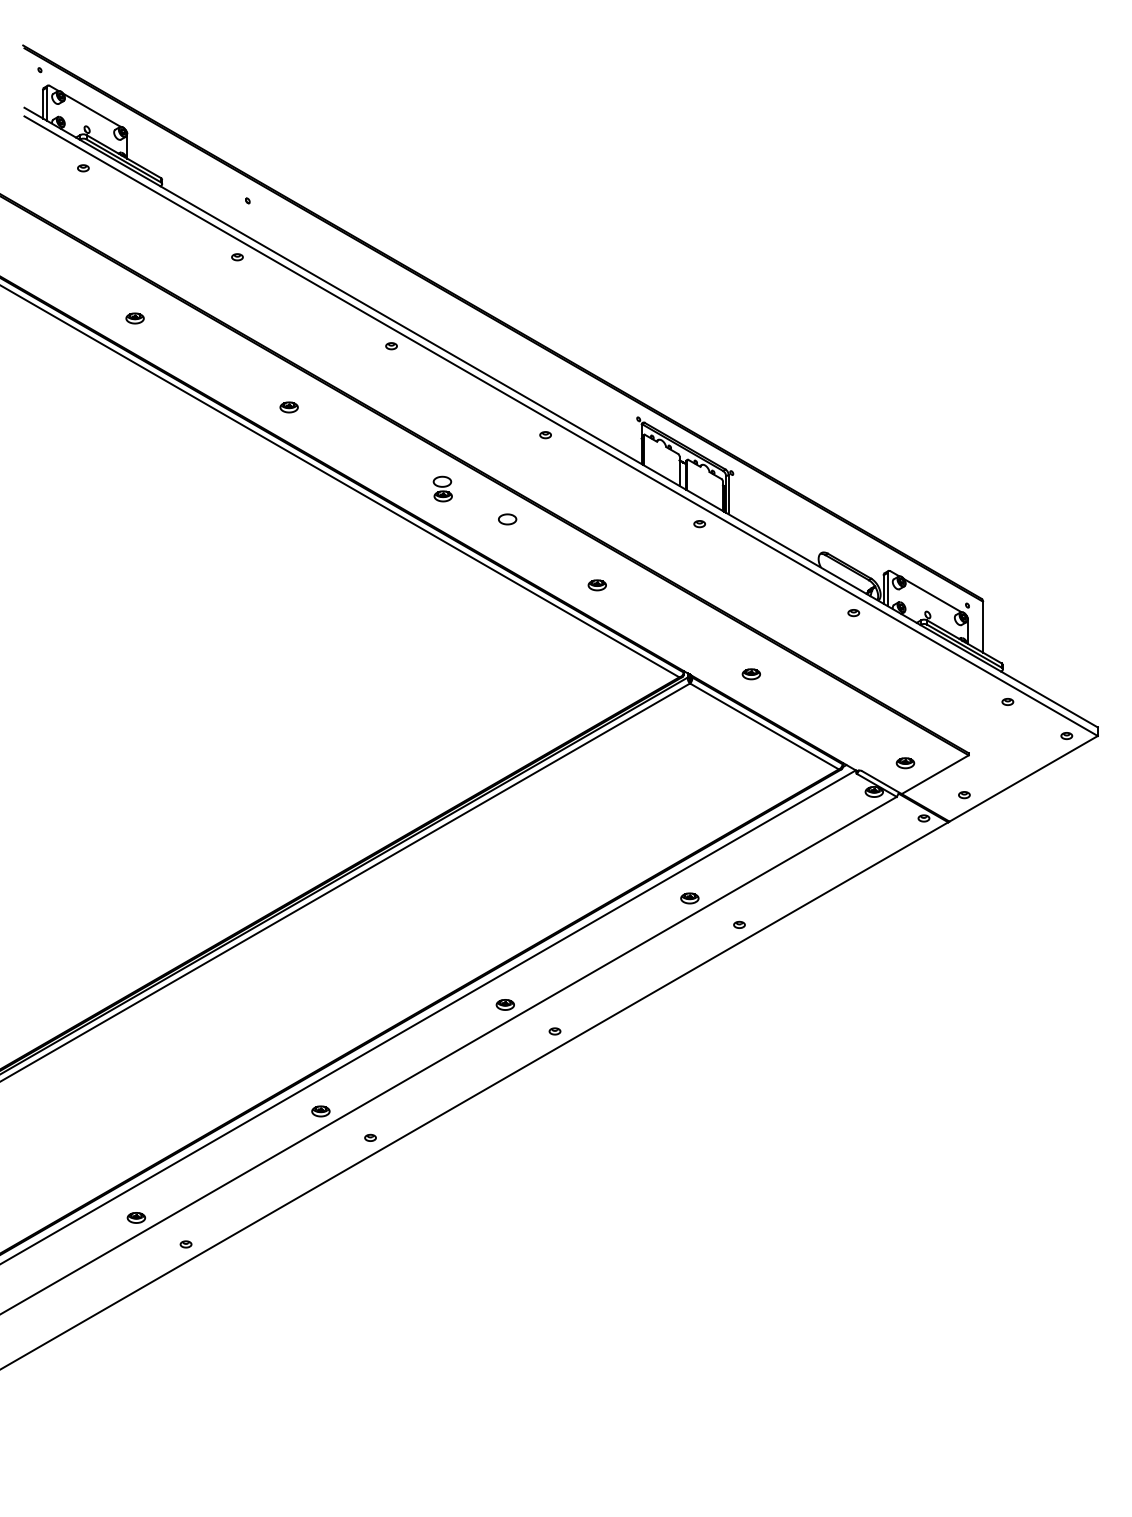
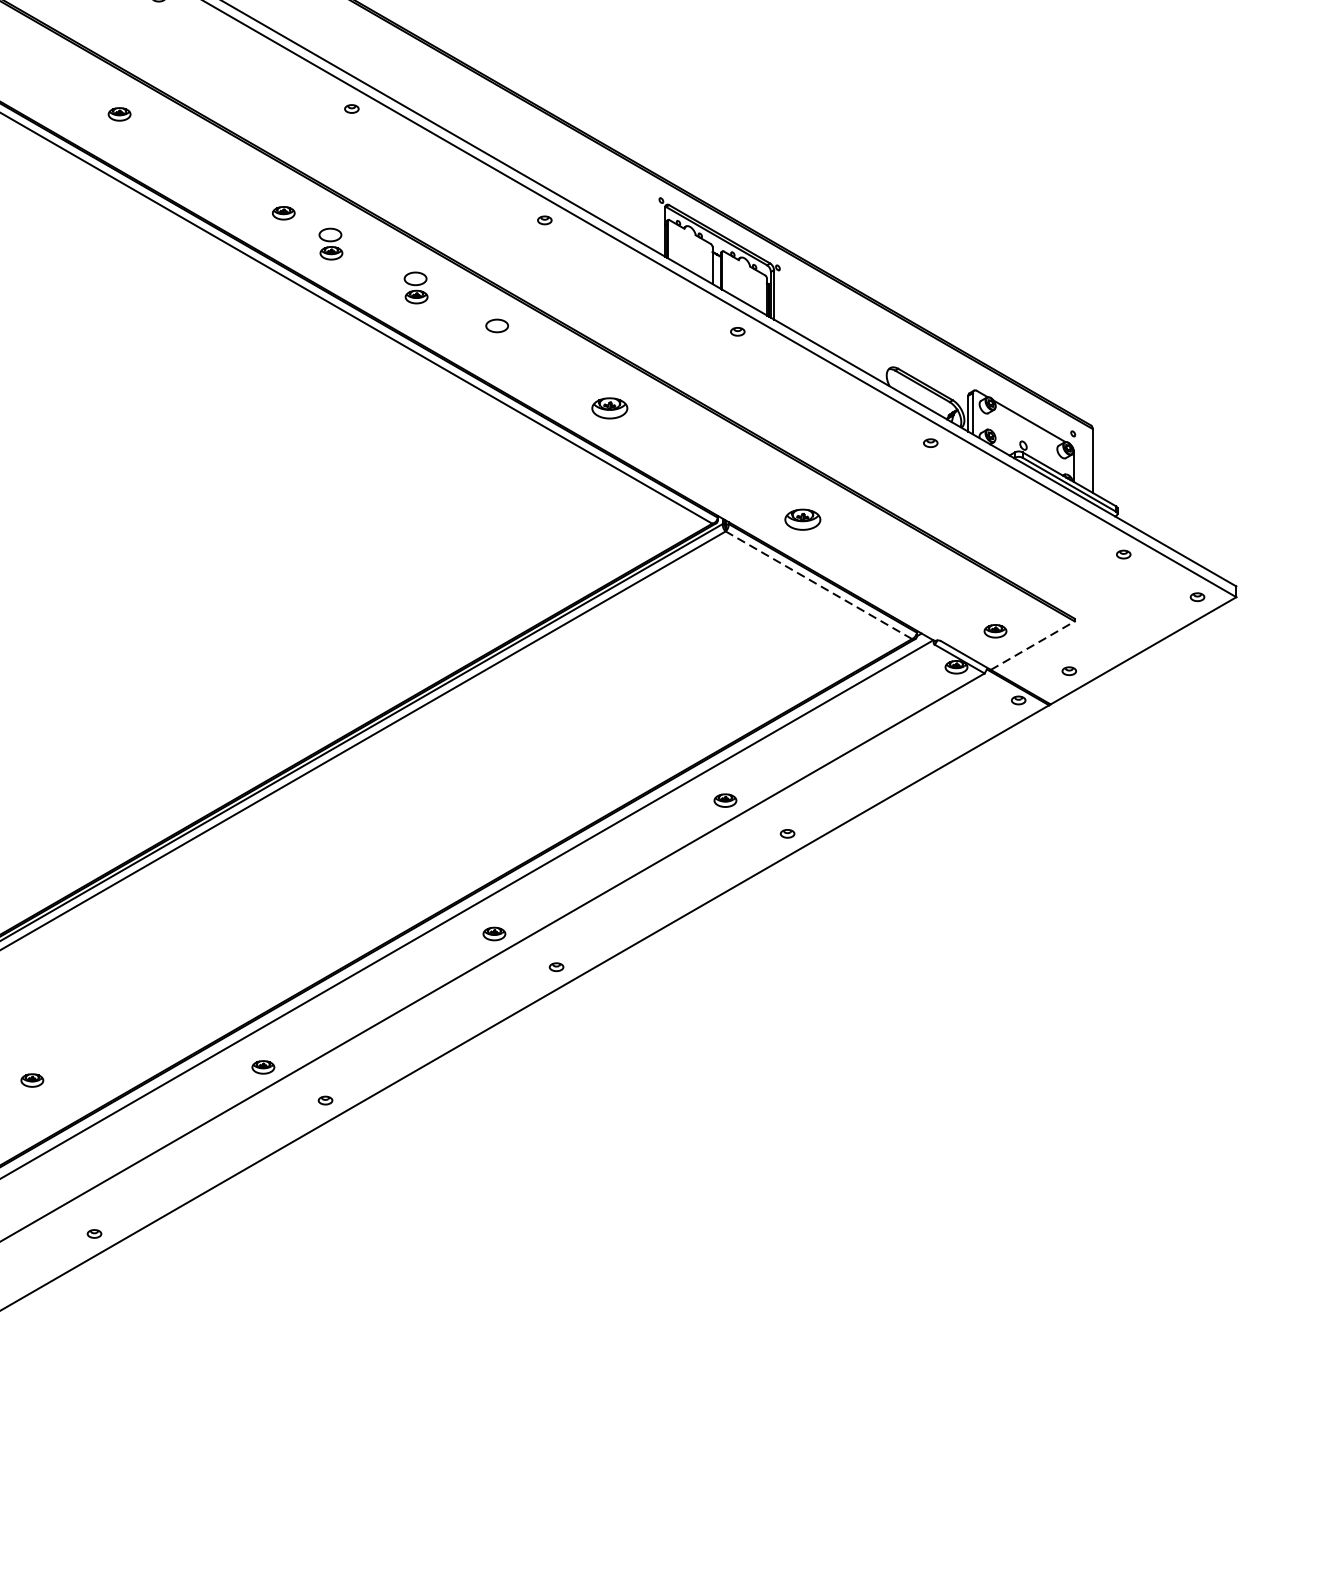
part: (134, 318) -> (118, 114), moved
part: (288, 407) -> (282, 213), moved
part: (374, 453) -> (330, 243), added
part: (596, 585) -> (608, 408), size x1.6
part: (750, 674) -> (801, 520), size x1.6
line: (764, 726) -> (818, 585), solid -> dashed
line: (935, 774) -> (1033, 645), solid -> dashed
part: (135, 1217) -> (31, 1079), moved

